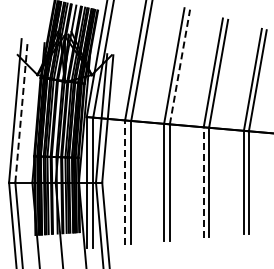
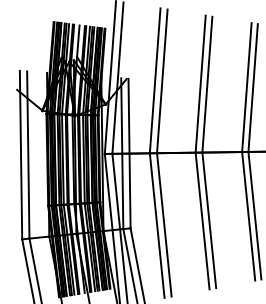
line: (180, 66) -> (207, 84), dashed -> solid
line: (21, 110) -> (28, 154), dashed -> solid
line: (125, 182) -> (157, 225), dashed -> solid
line: (203, 182) -> (248, 216), dashed -> solid

